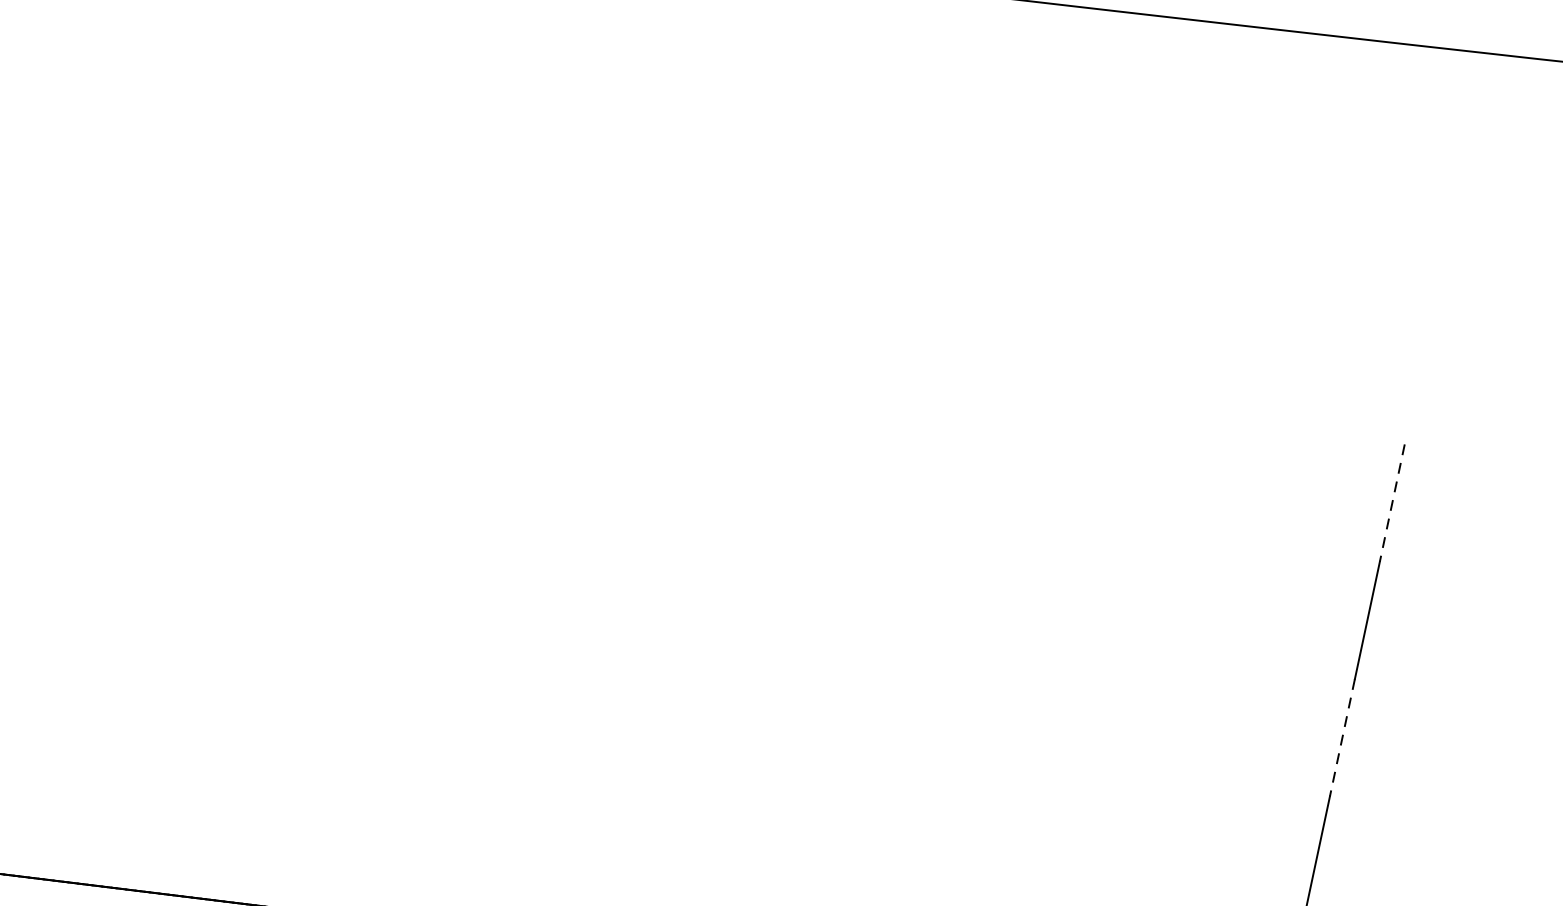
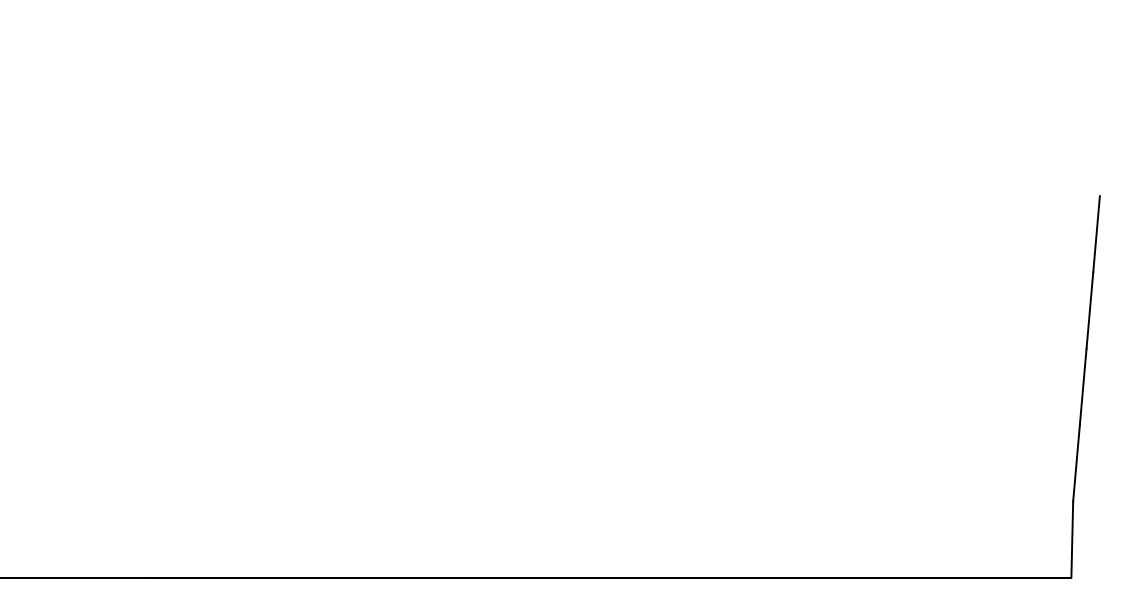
line: (1392, 503) -> (1096, 234), dashed -> solid
line: (1342, 738) -> (1083, 387), dashed -> solid

